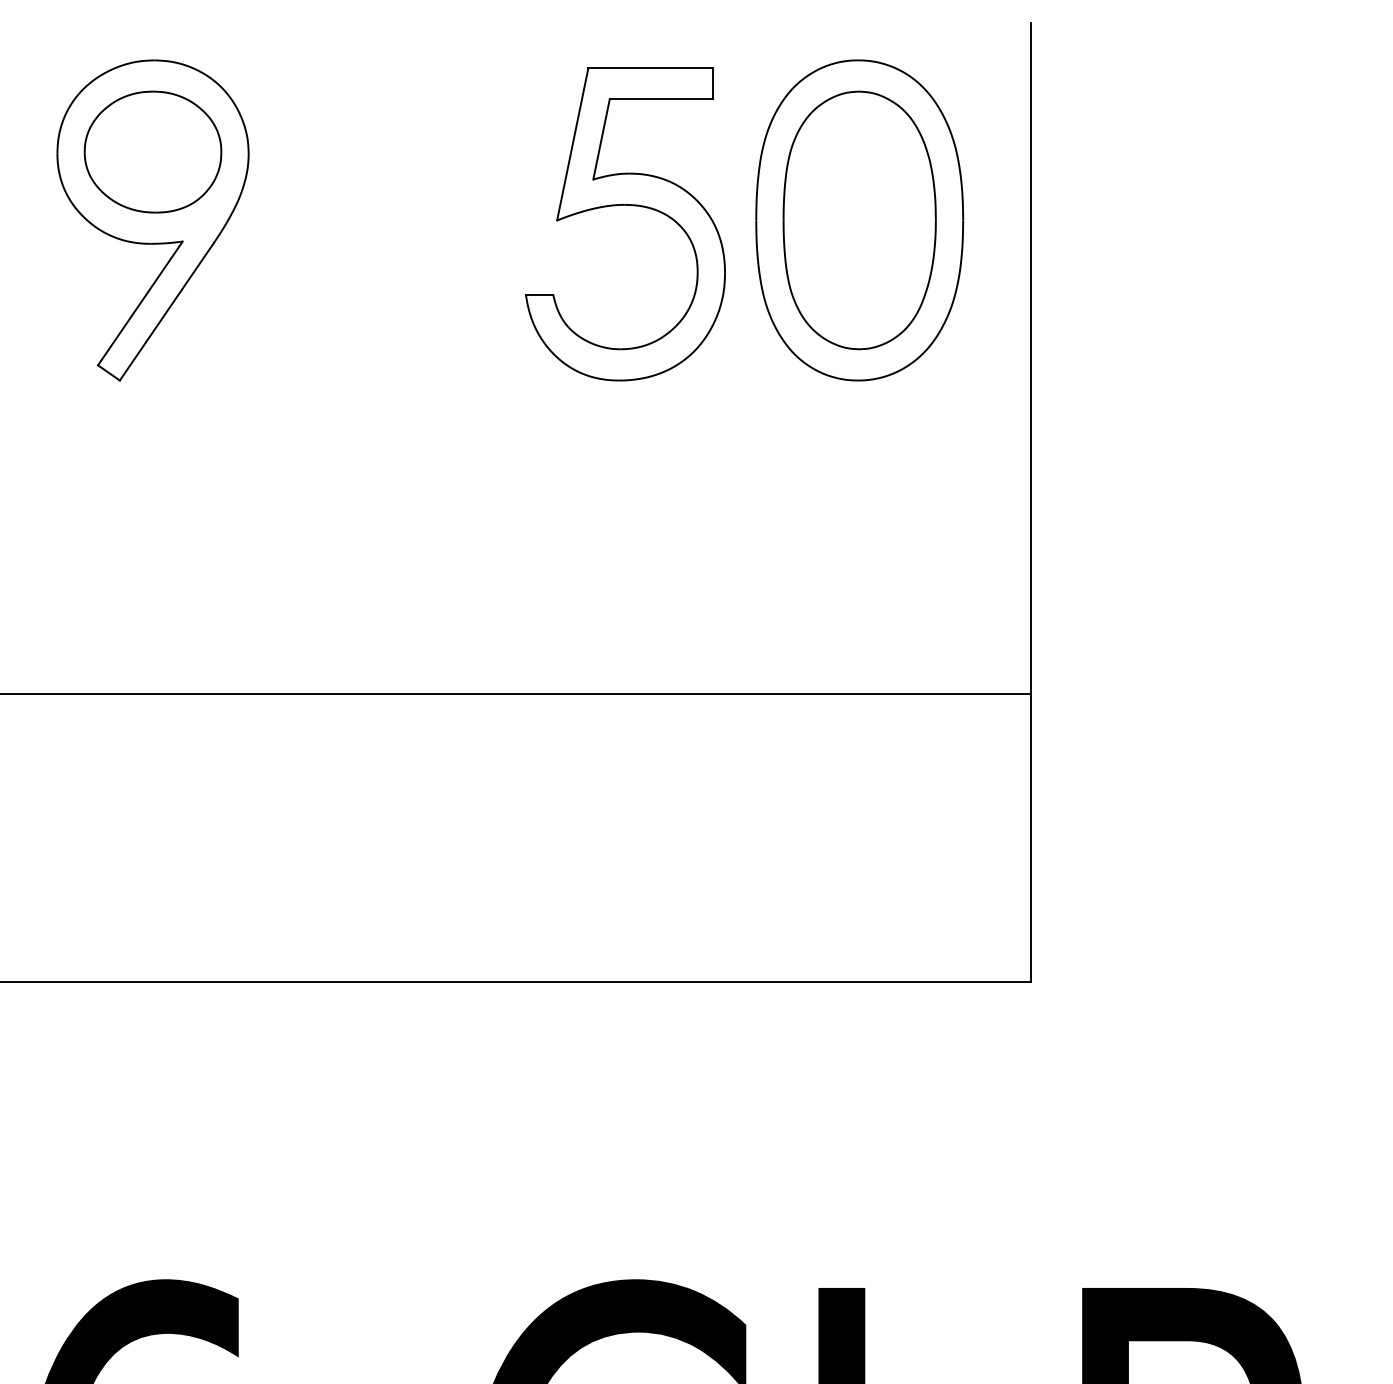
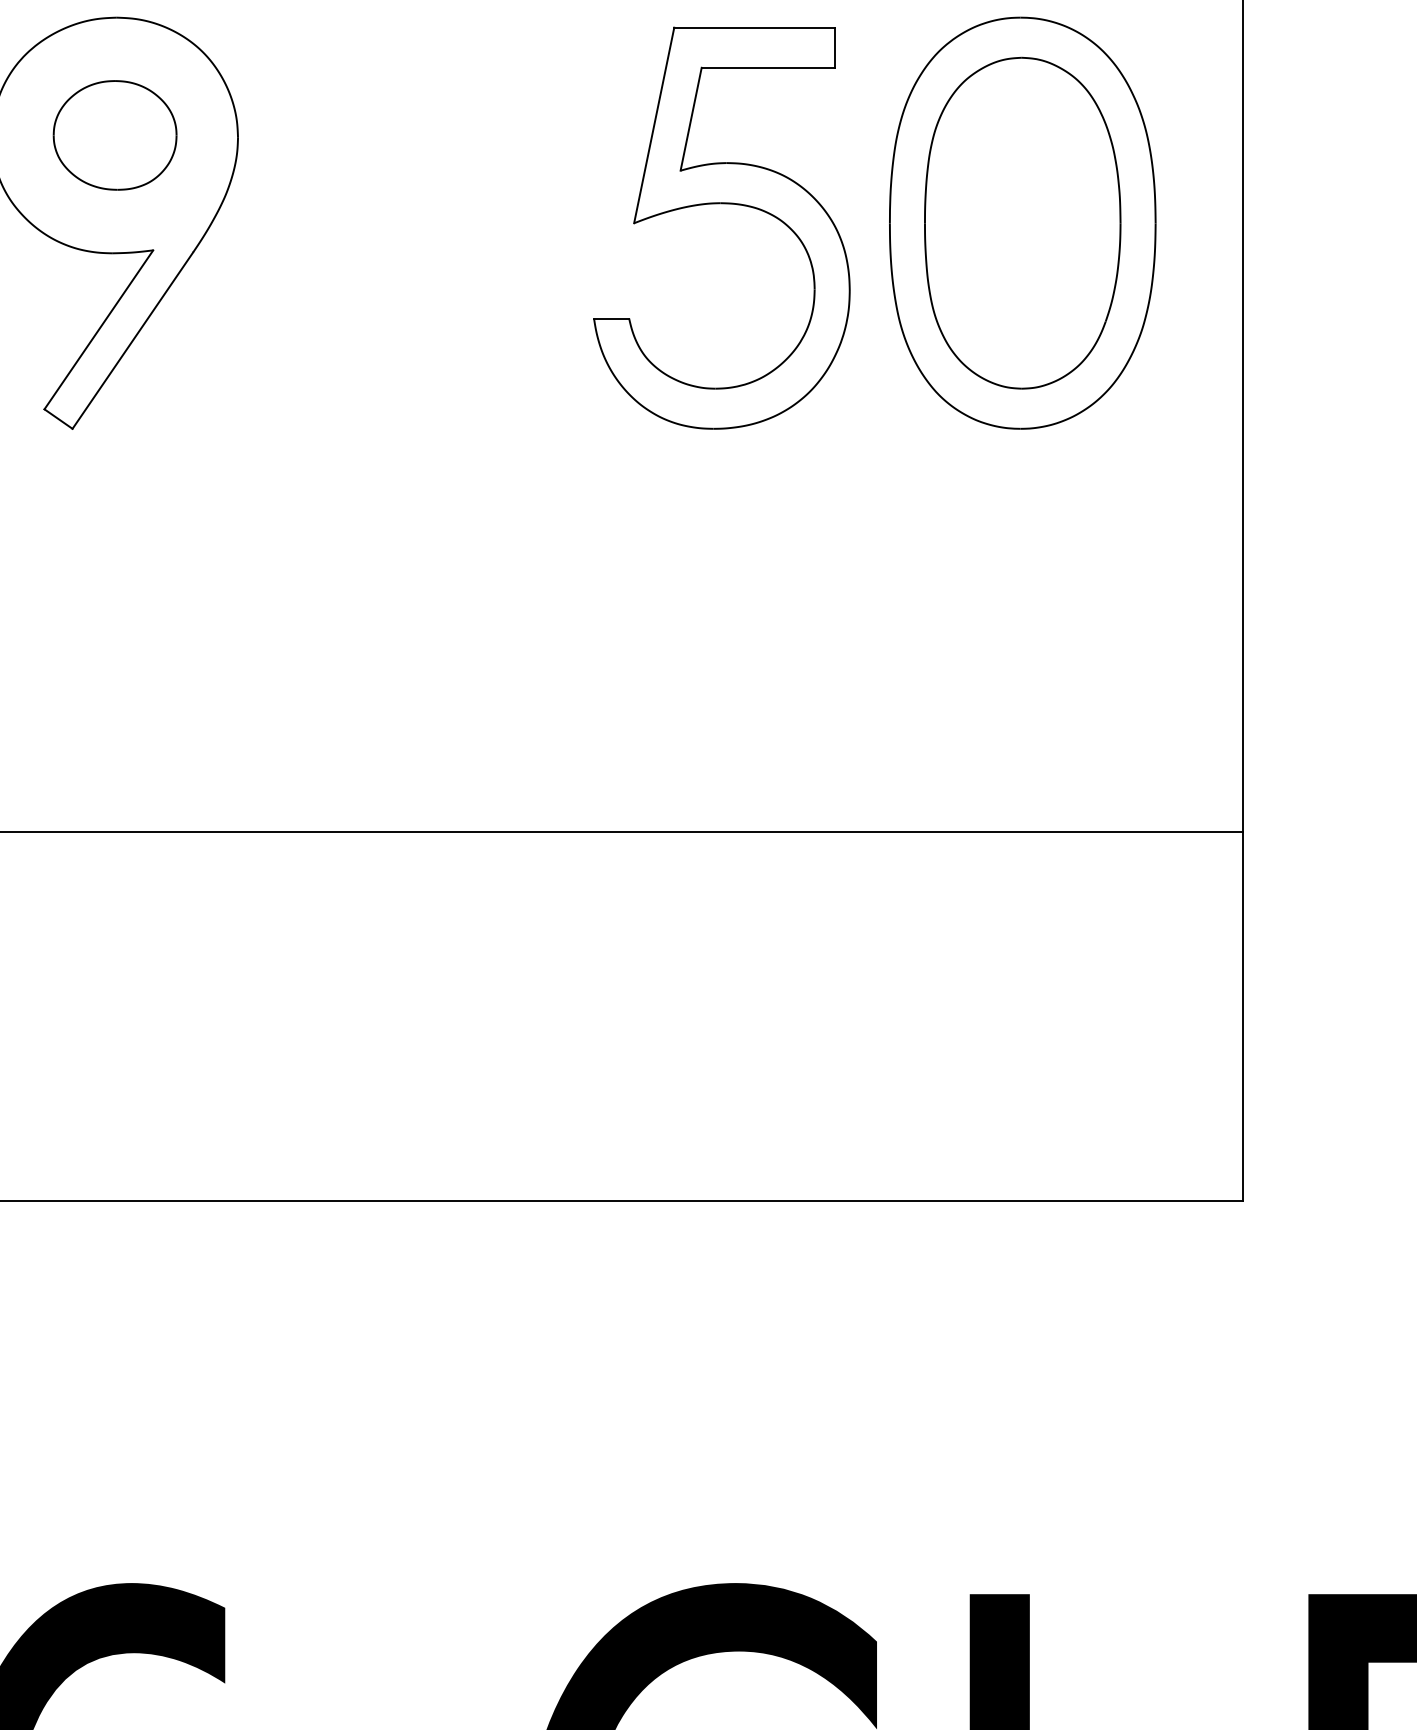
part: (152, 151) -> (114, 134), size x0.7

